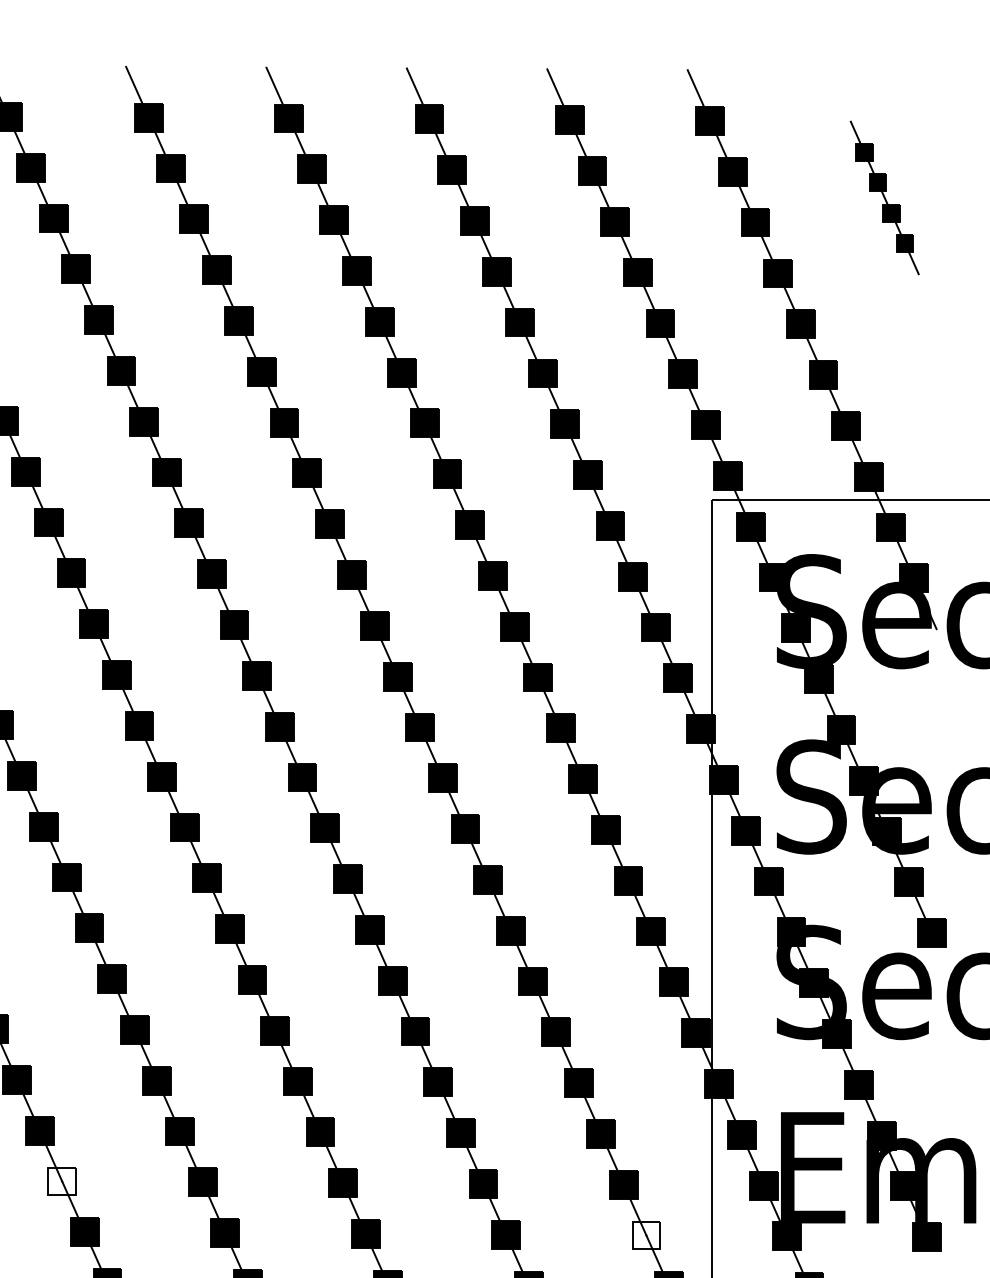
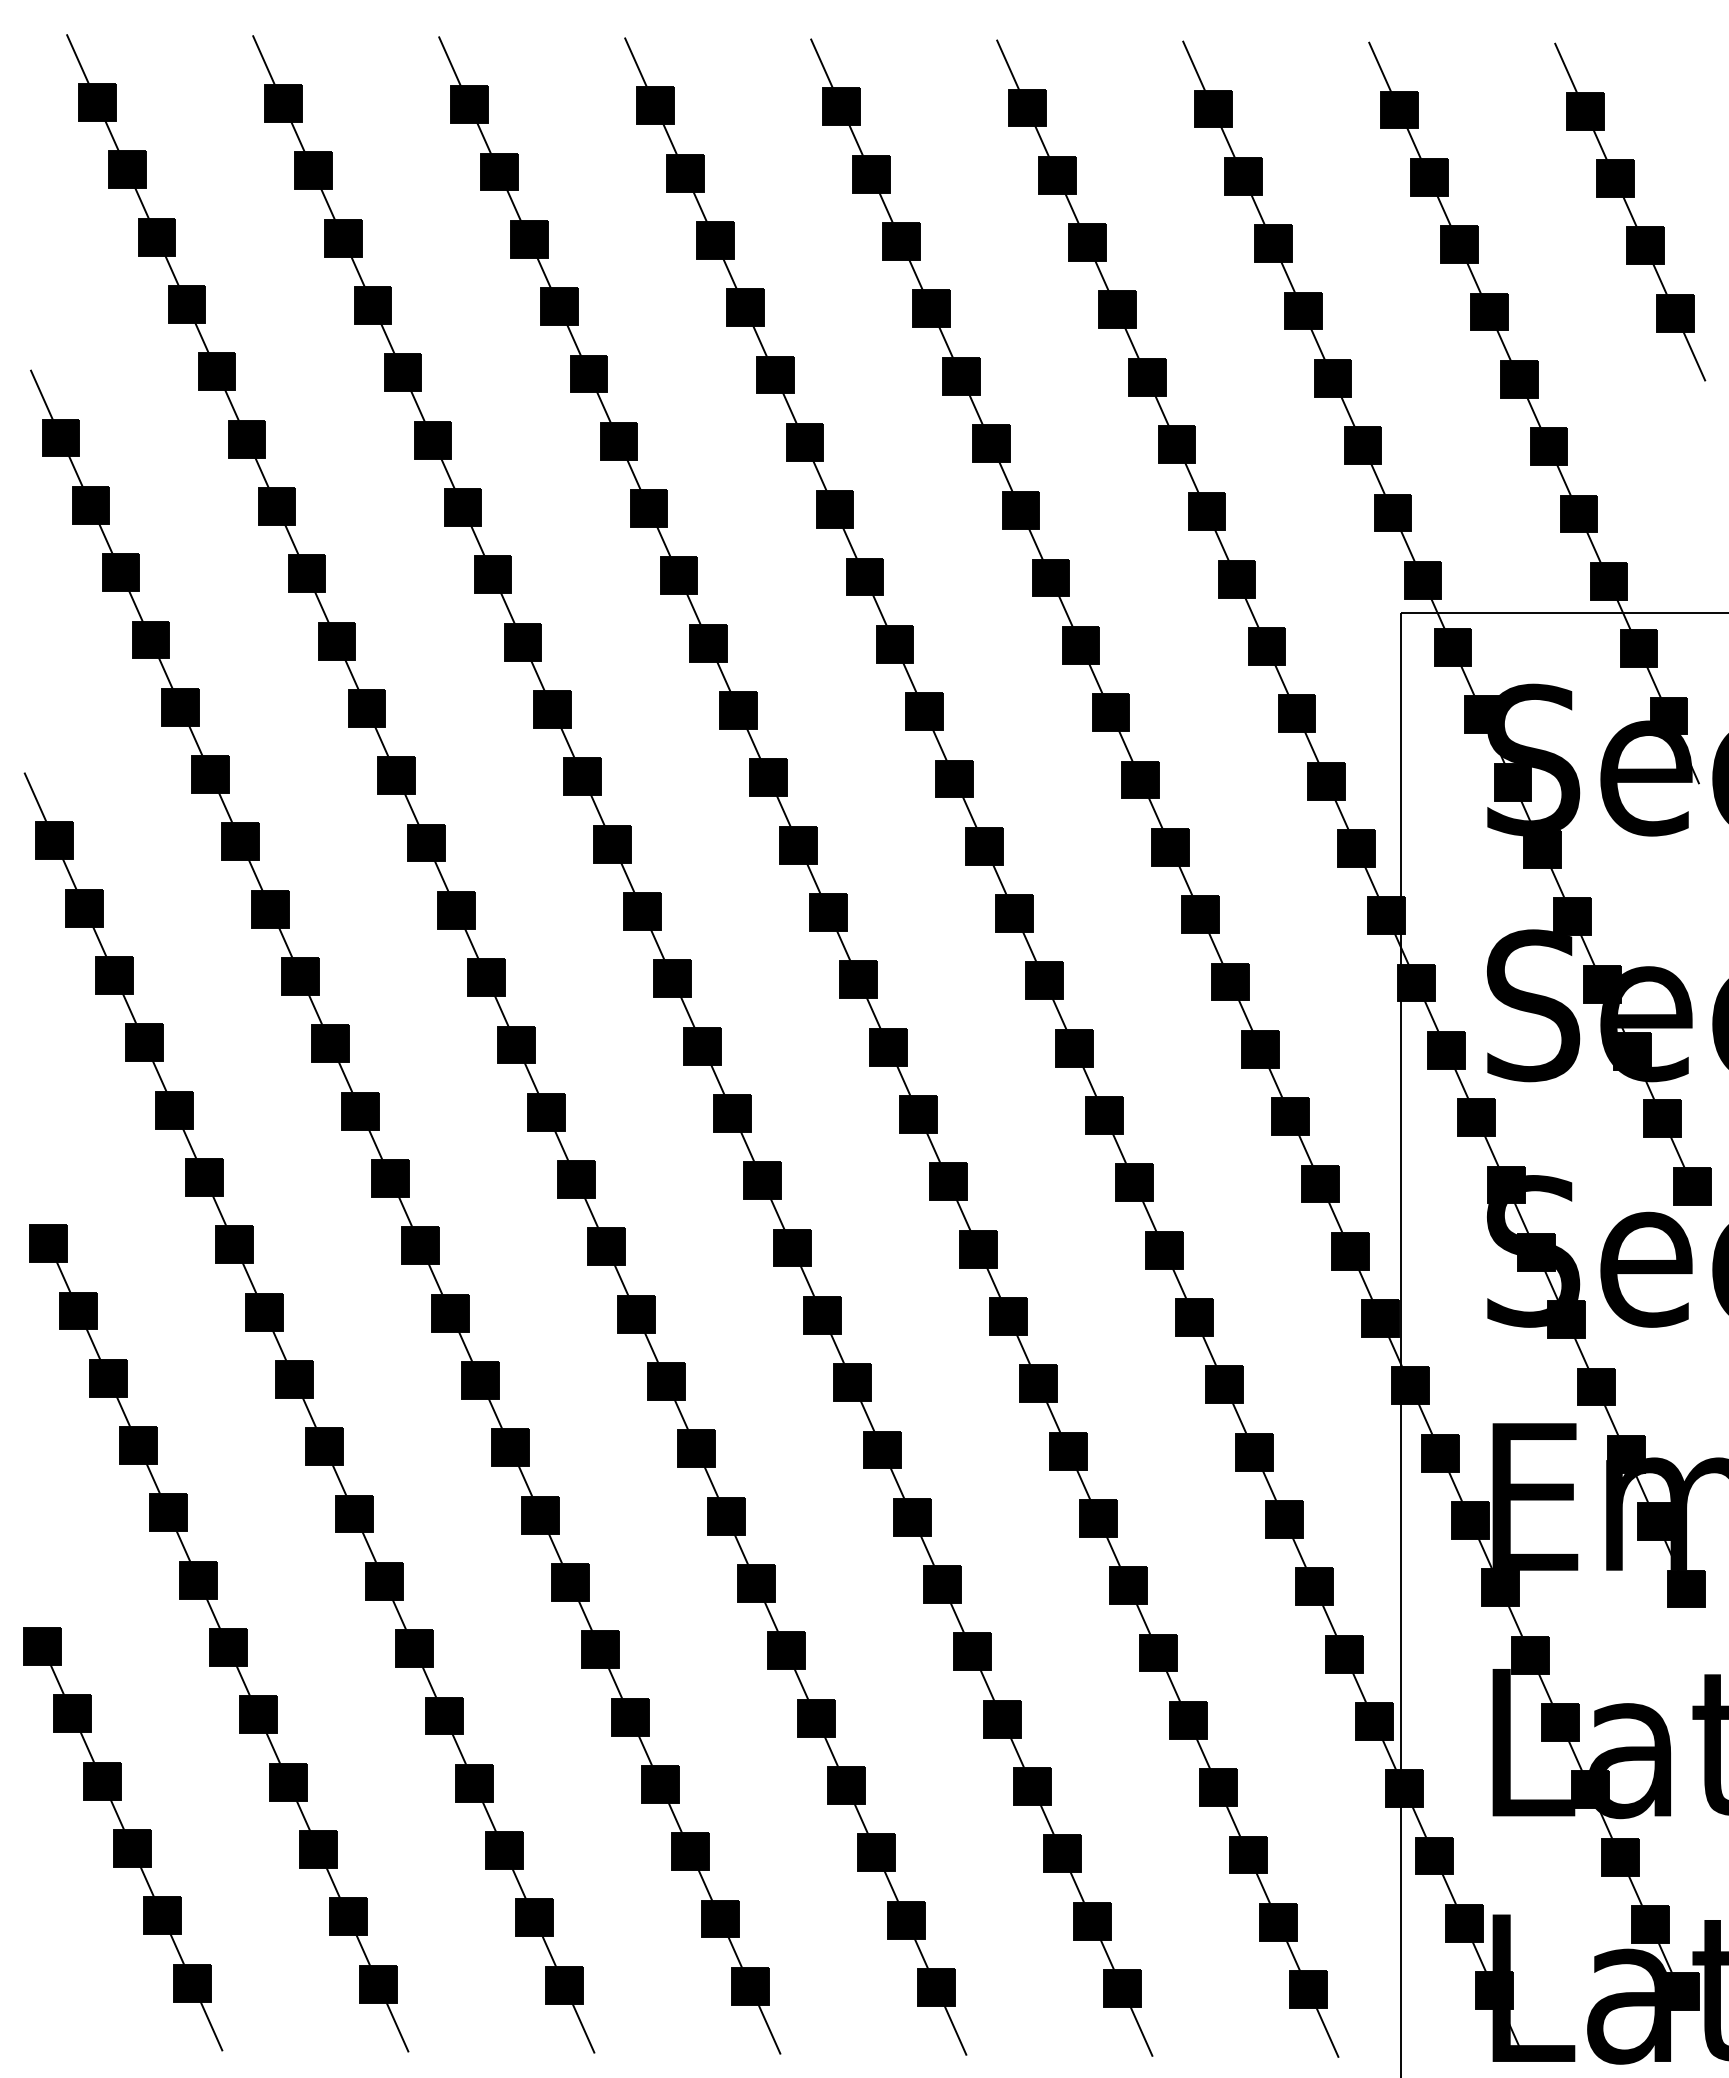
part: (884, 197) -> (1630, 211), size x1.67
fill: (62, 1181) -> (540, 1514), added
fill: (646, 1235) -> (1314, 1586), added

